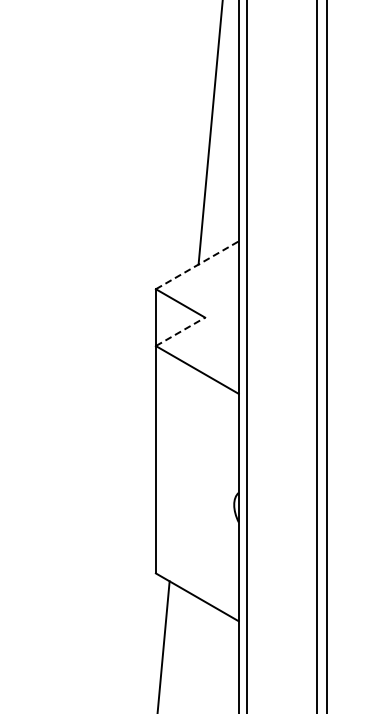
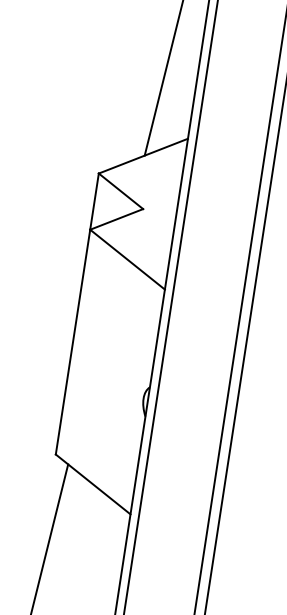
line: (197, 265) -> (143, 156), dashed -> solid
line: (180, 331) -> (116, 219), dashed -> solid

